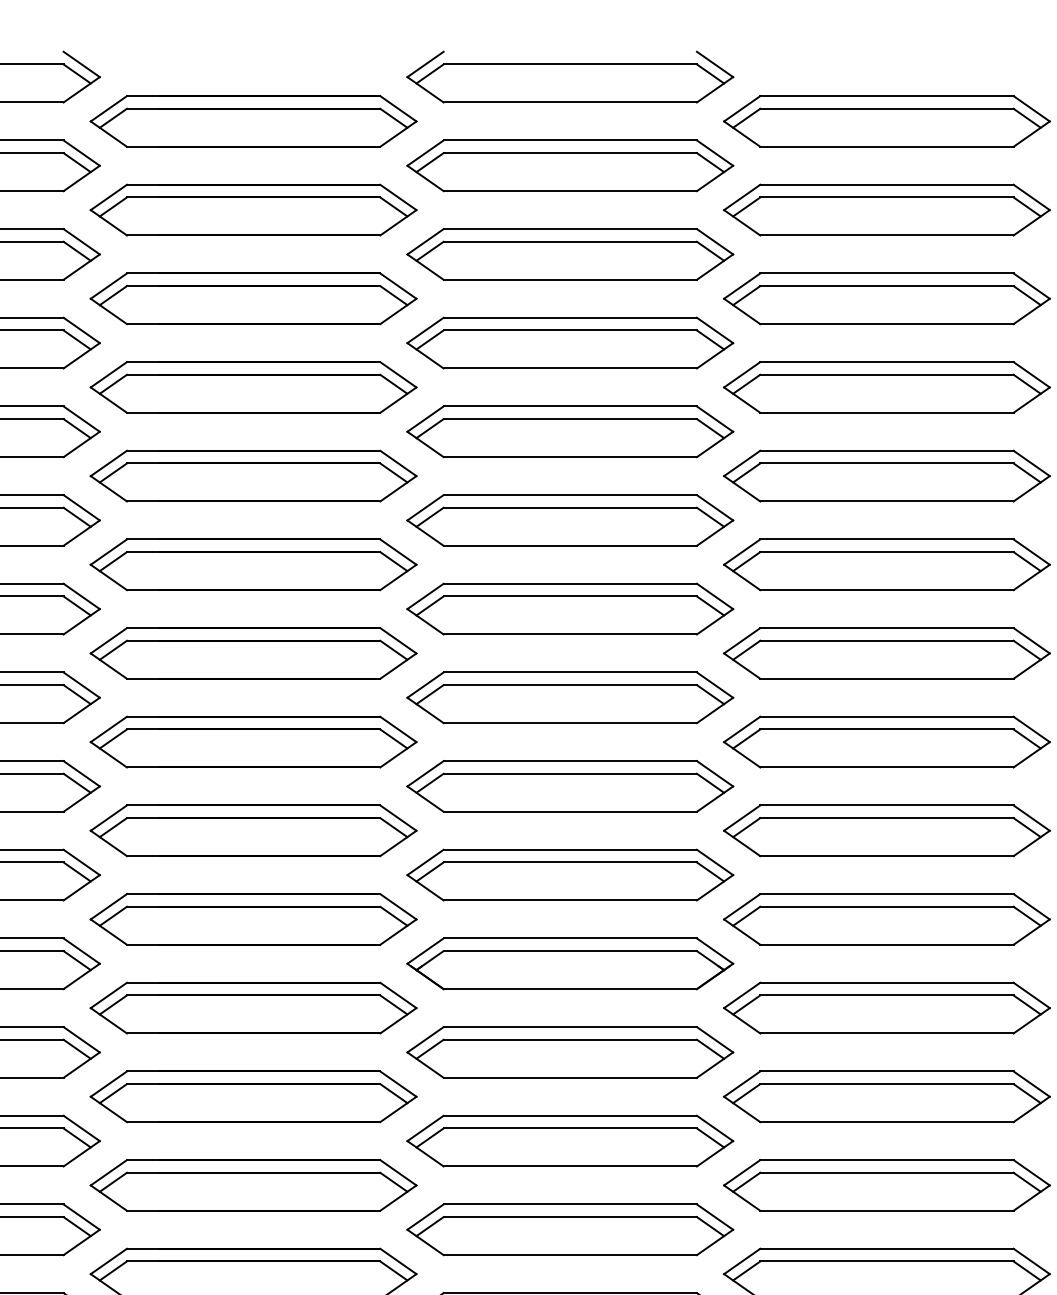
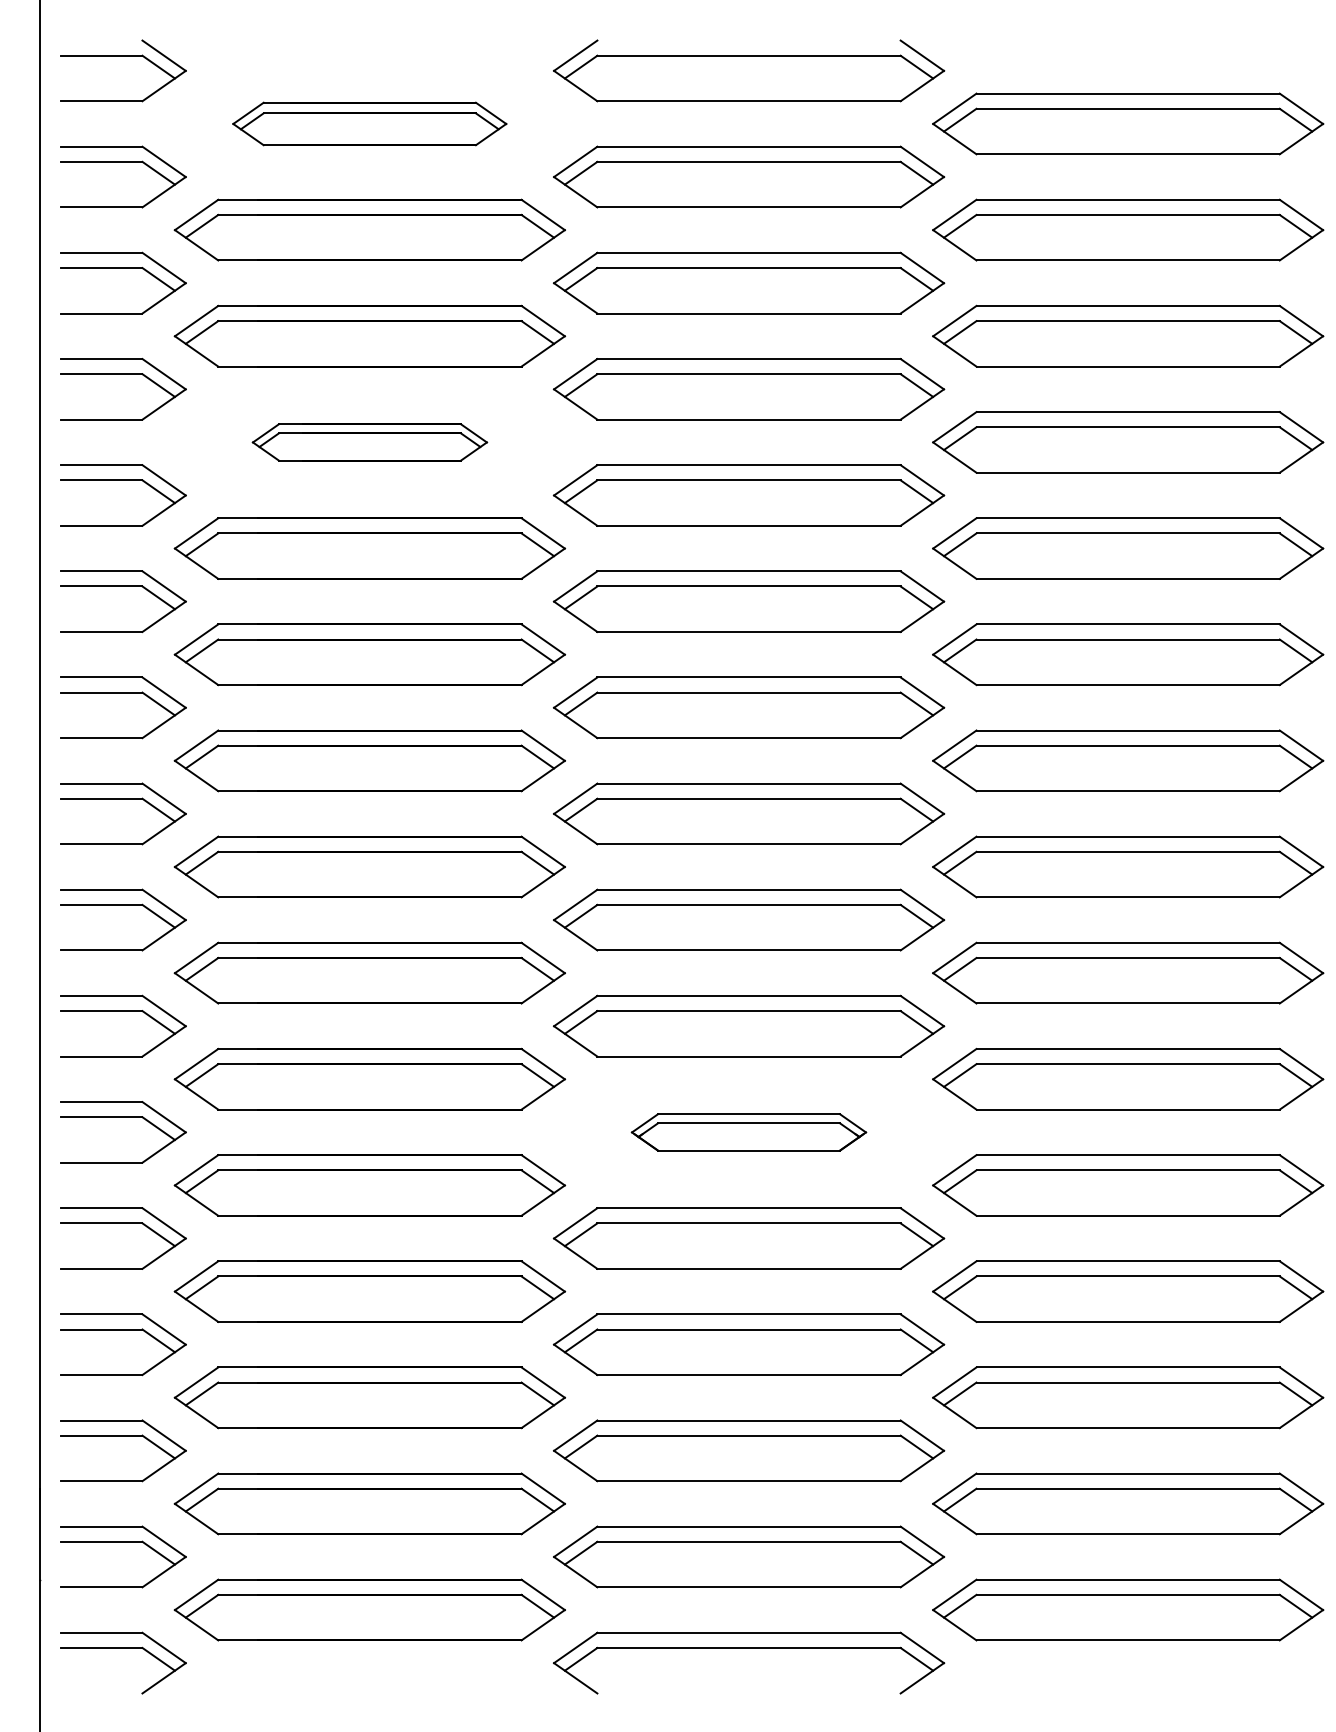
part: (253, 121) -> (369, 123), size x0.7
part: (253, 387) -> (369, 442), size x0.6
part: (569, 963) -> (748, 1132), size x0.6

